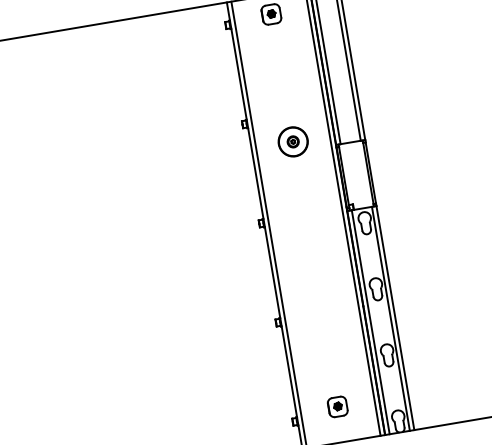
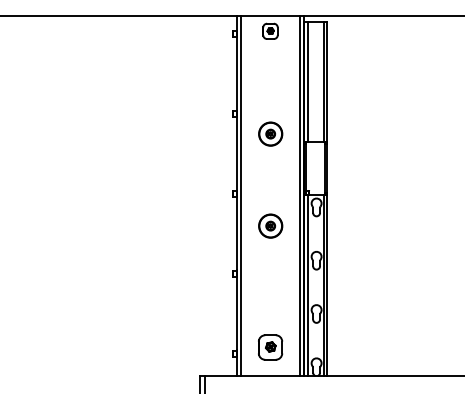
part: (312, 255) -> (270, 225), added
part: (337, 406) -> (270, 347), size x1.6

